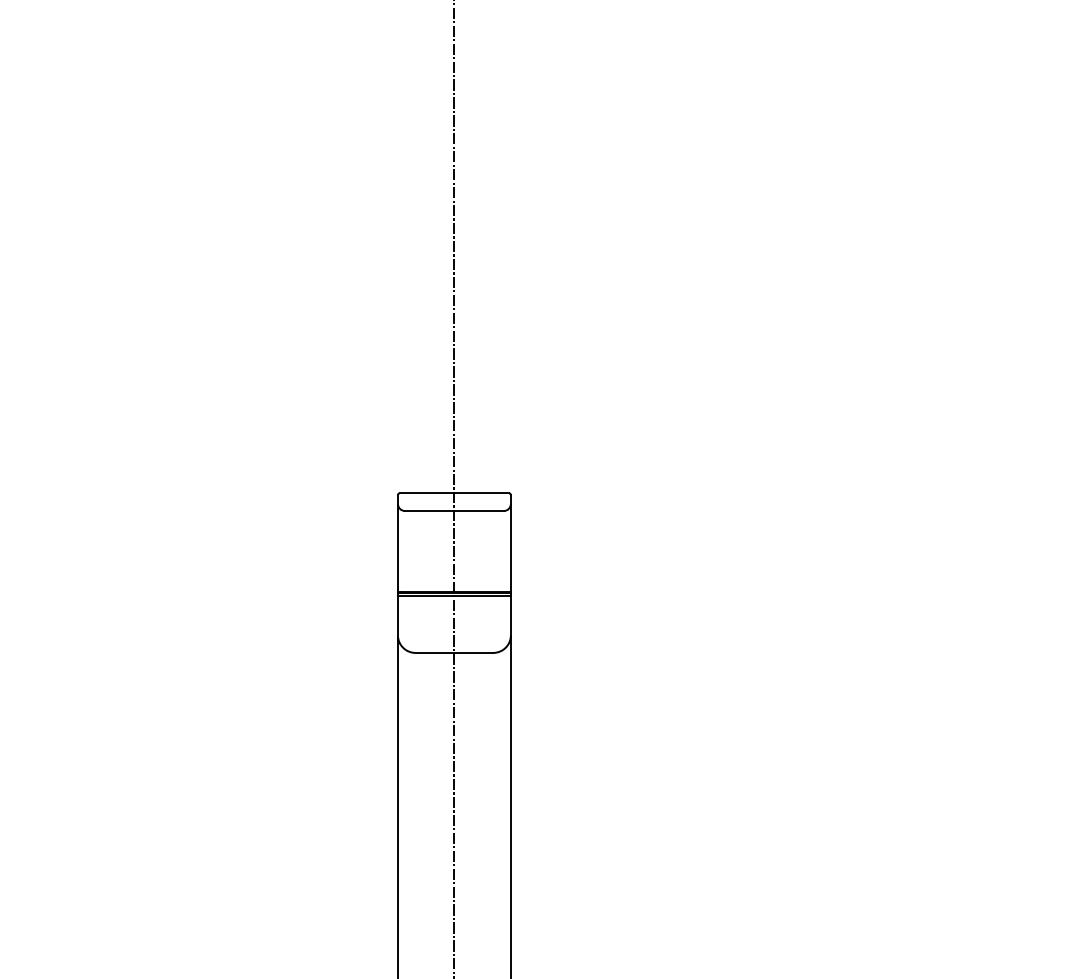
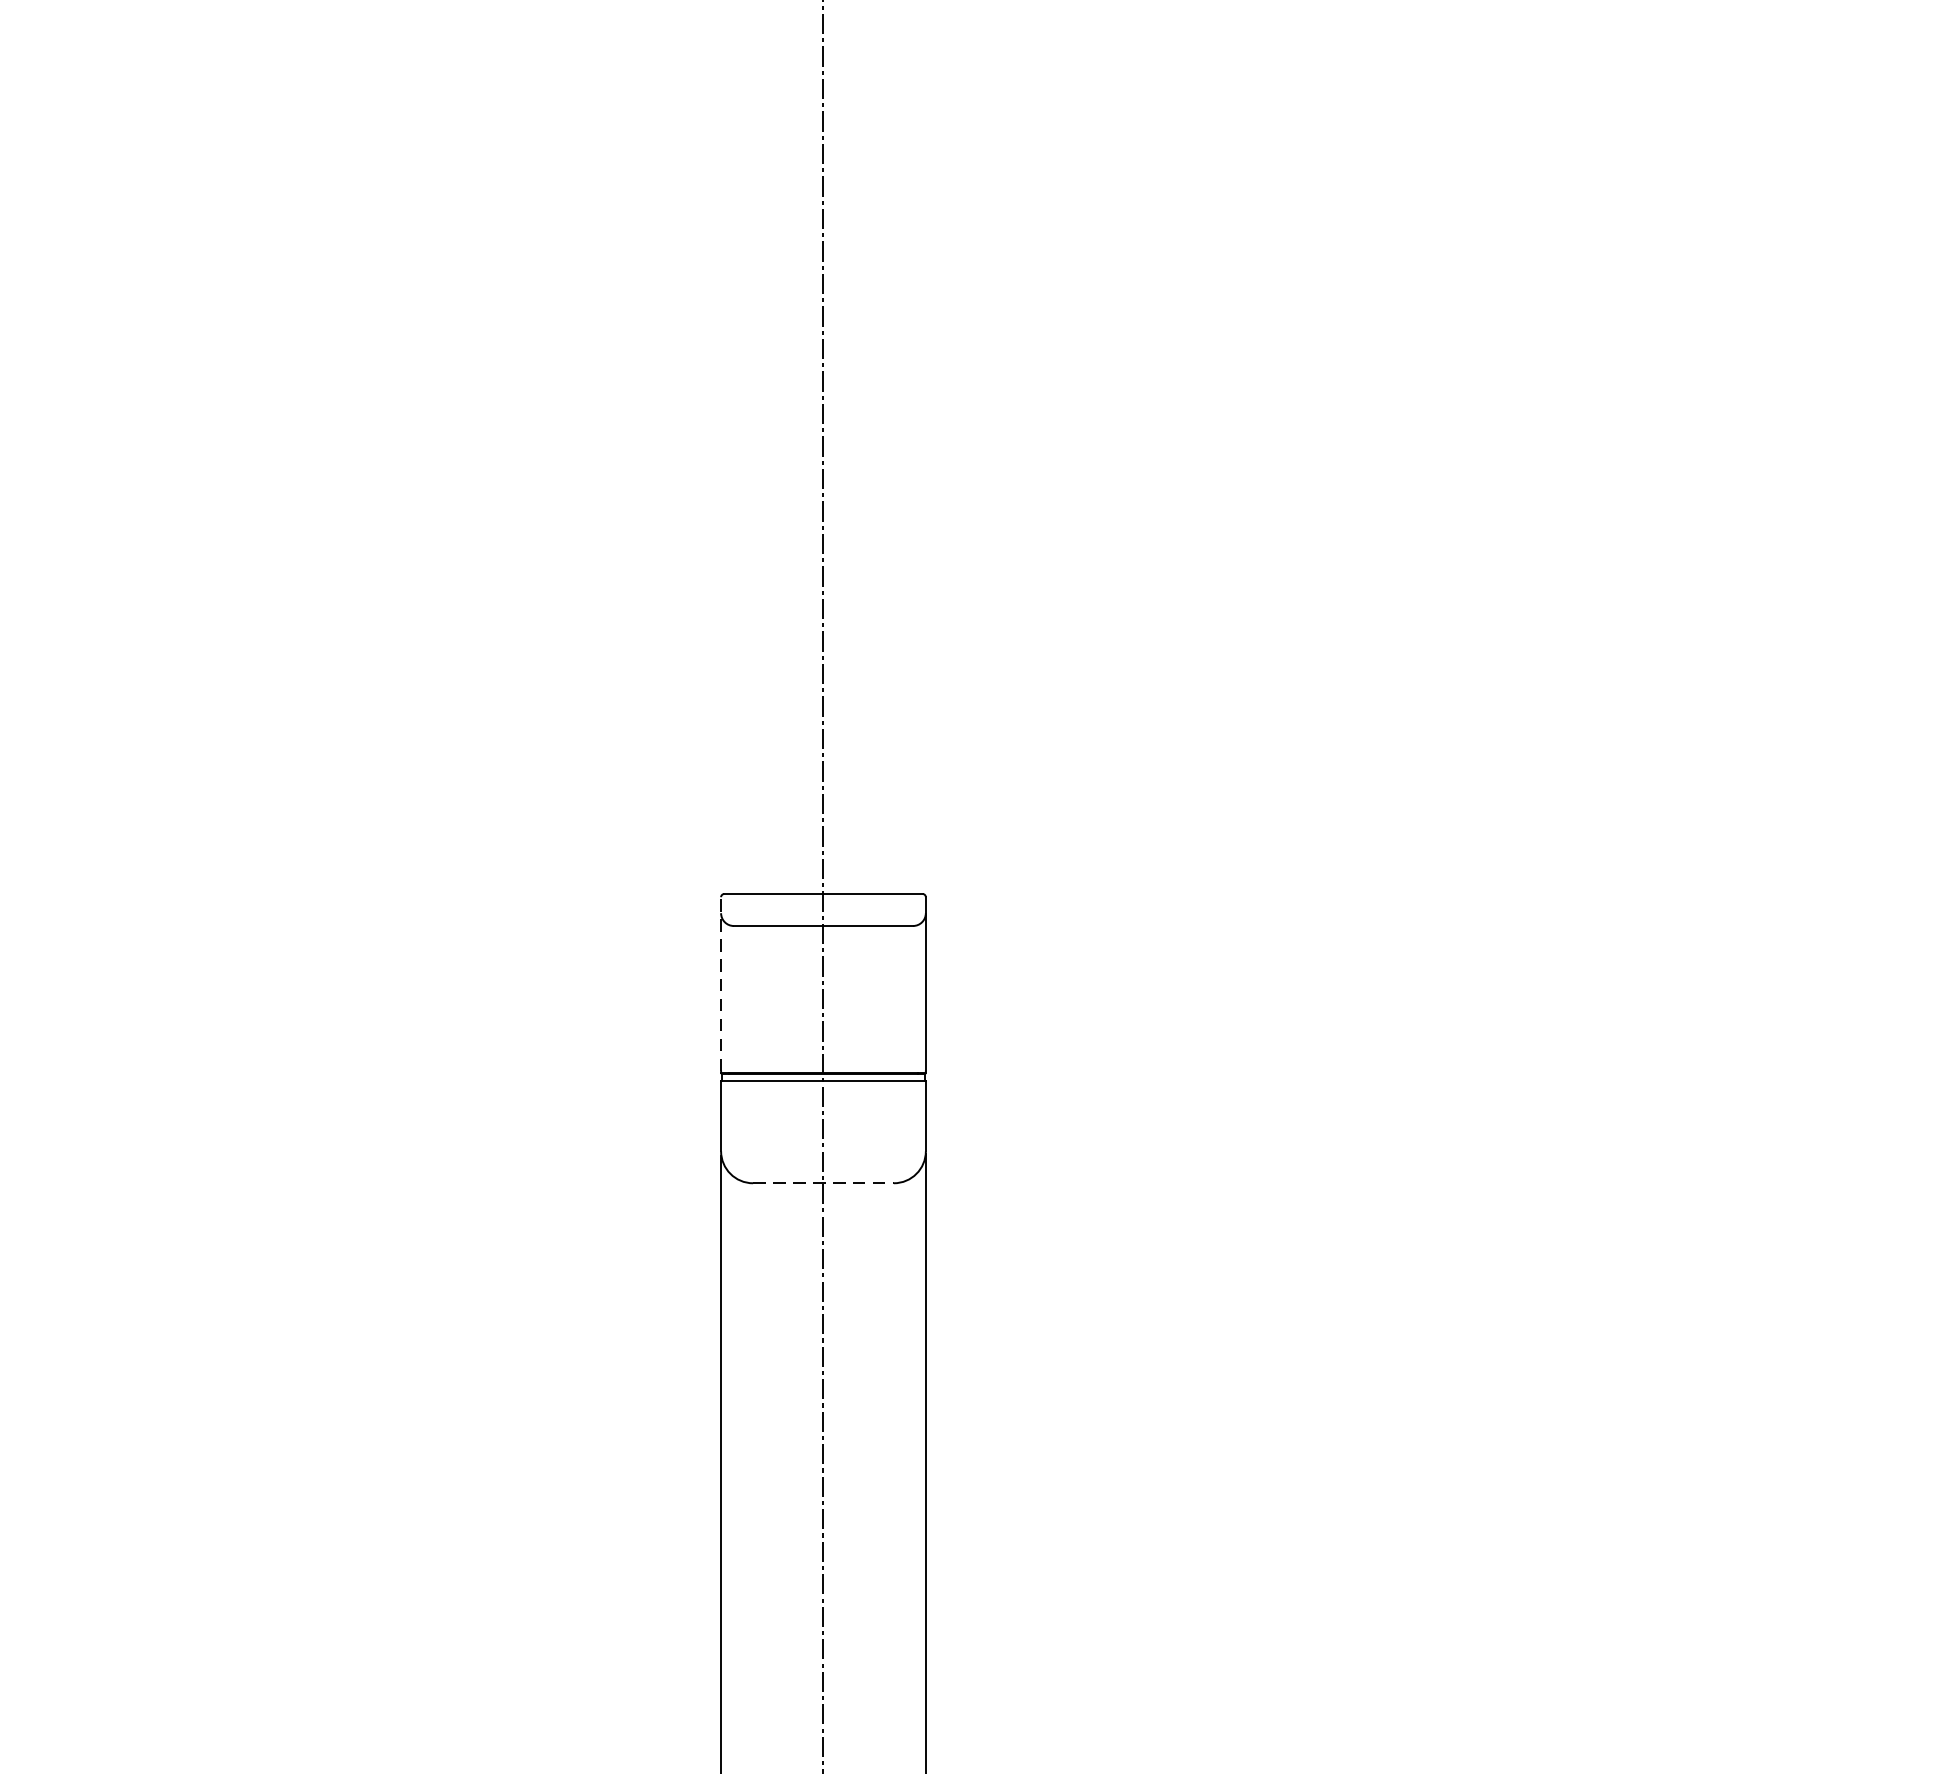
line: (397, 542) -> (720, 983), solid -> dashed
line: (454, 652) -> (823, 1182), solid -> dashed

